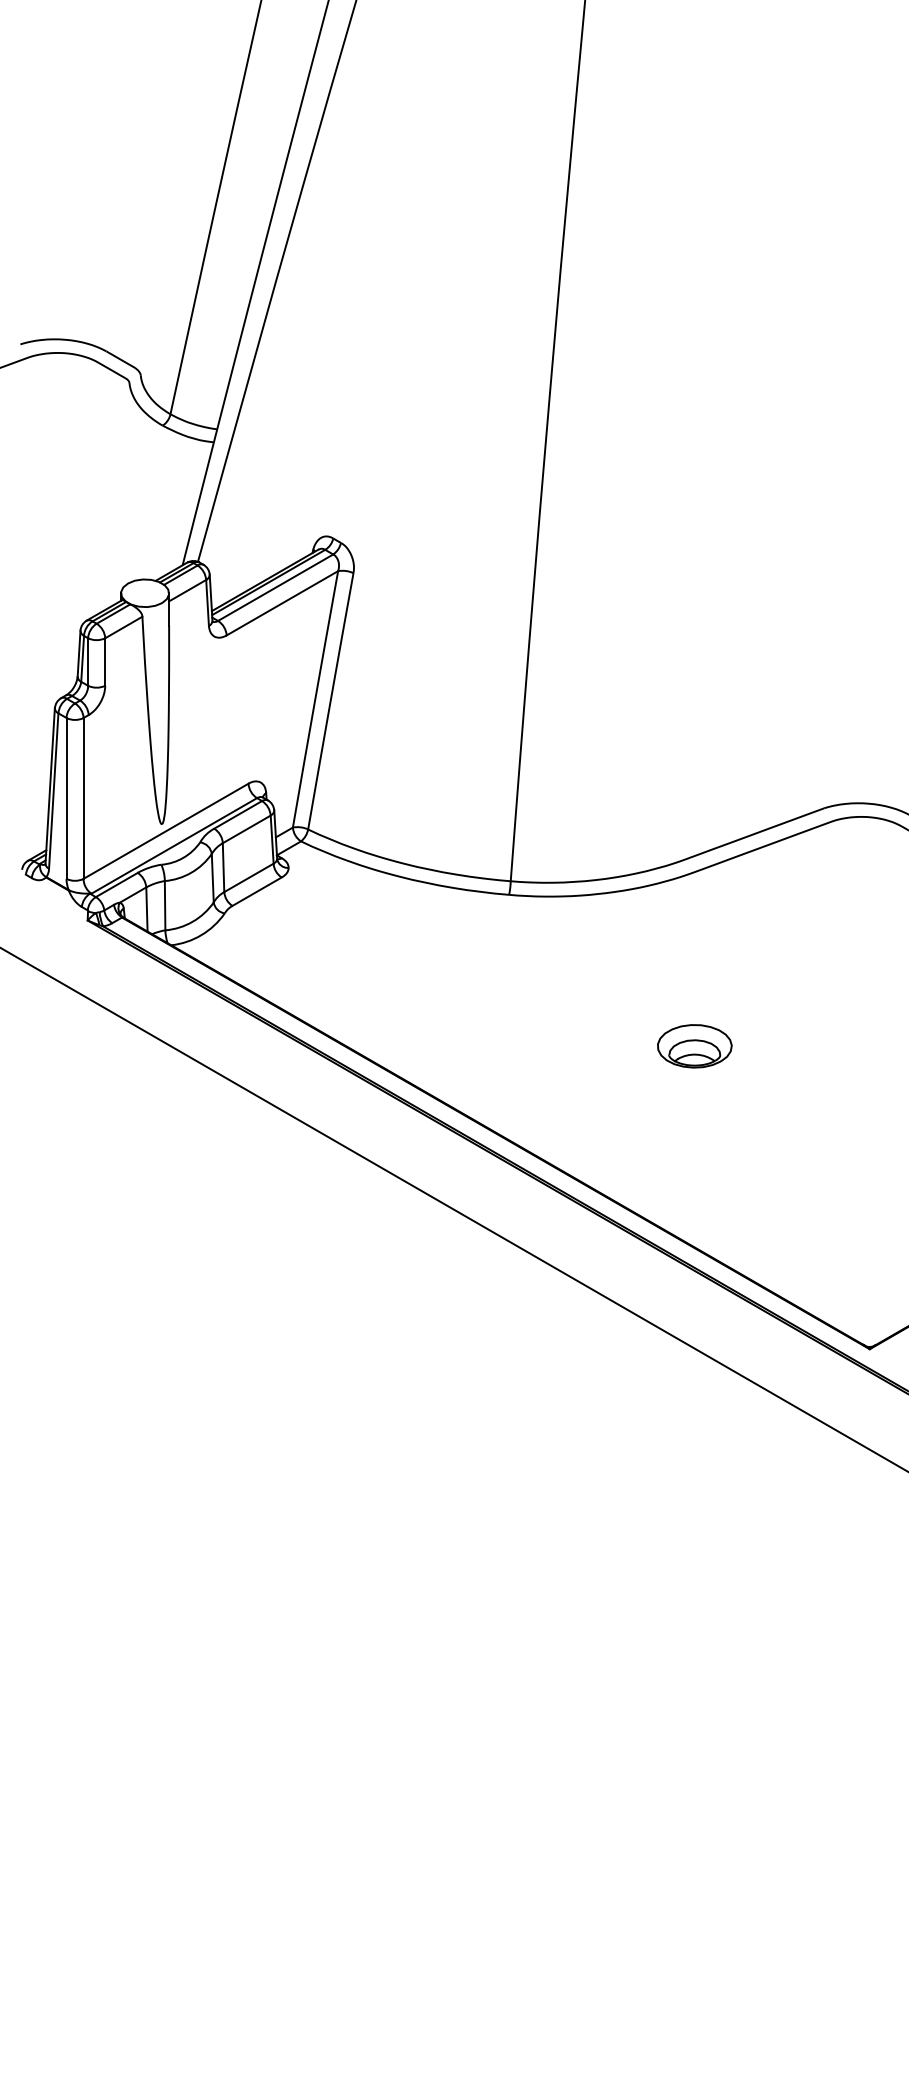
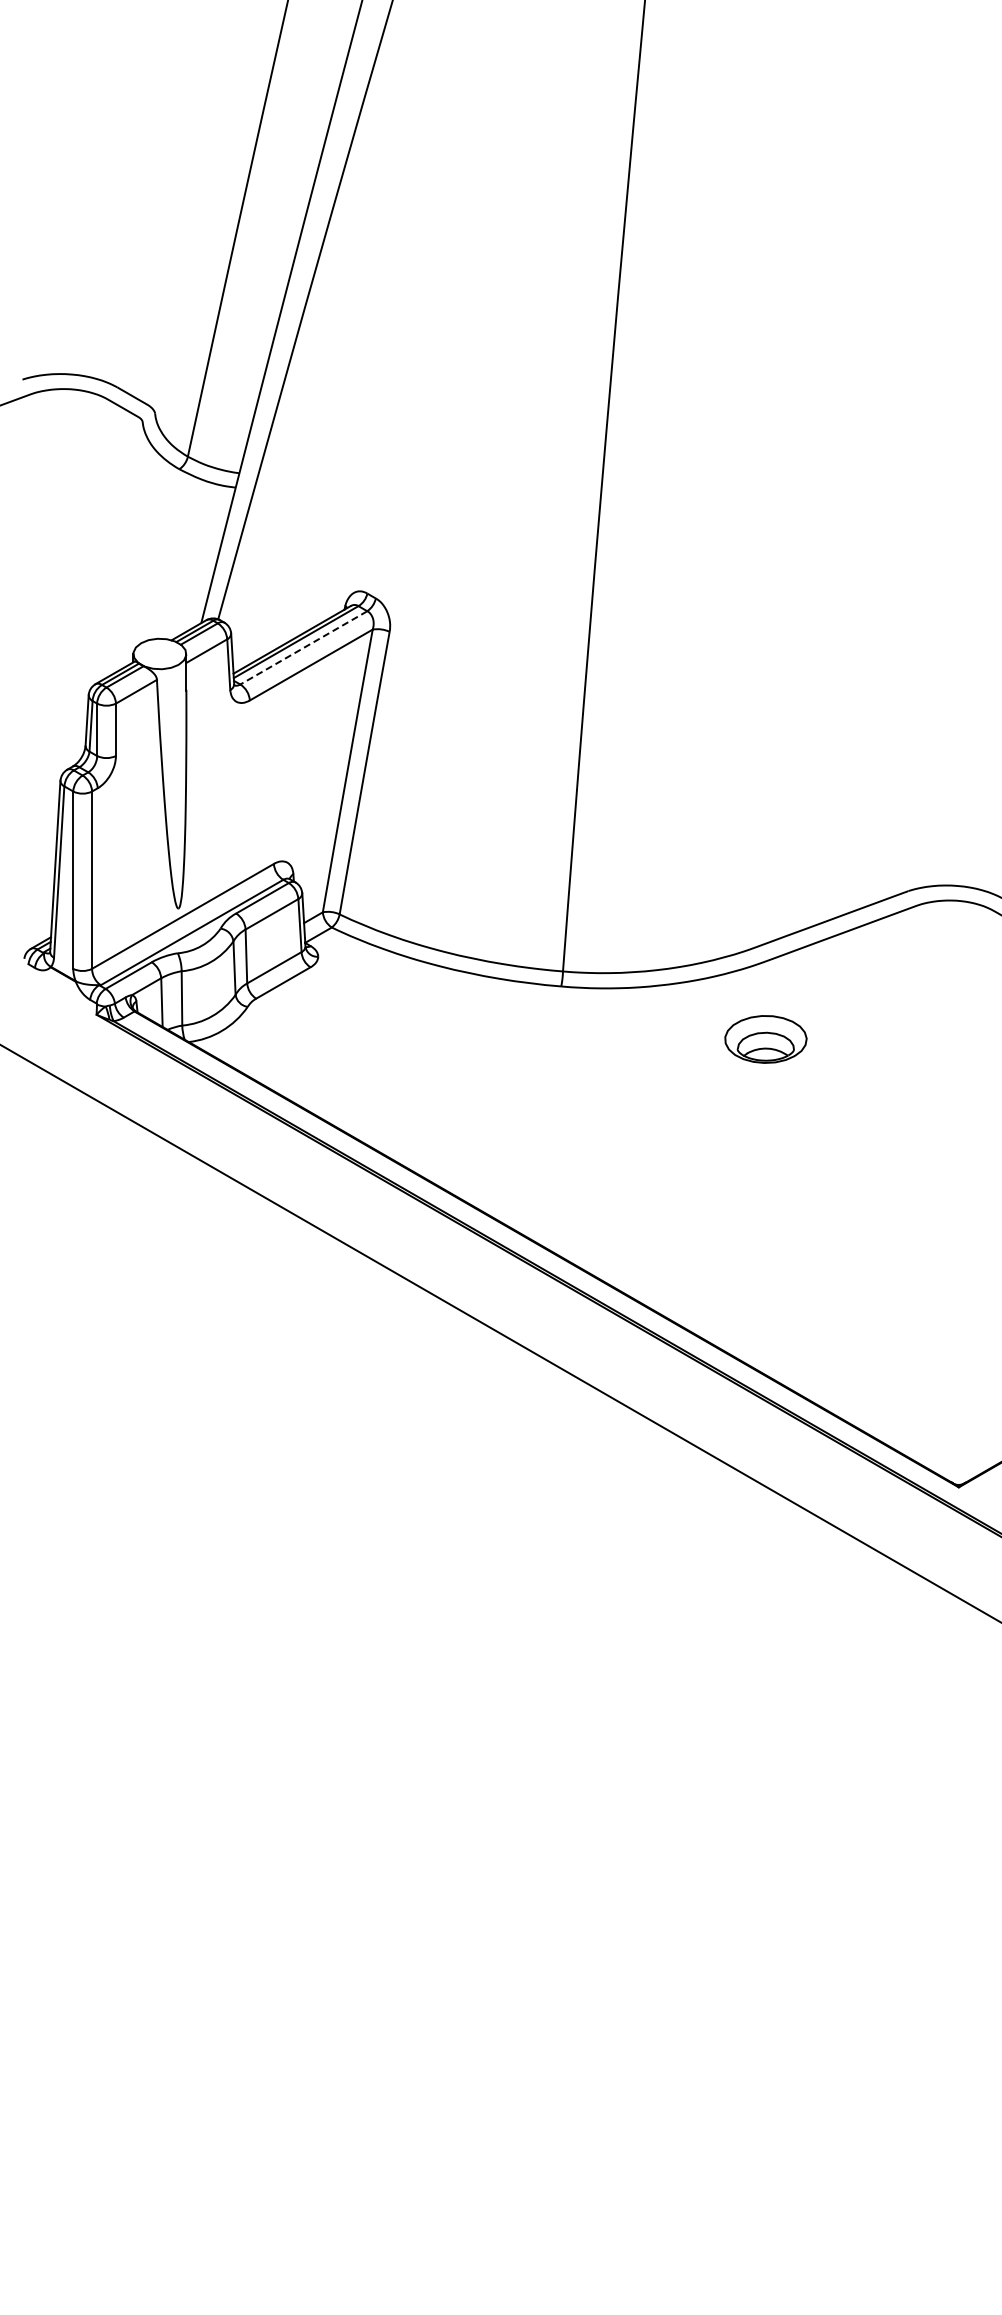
line: (275, 588) -> (303, 648), solid -> dashed
part: (694, 1046) -> (765, 1039), moved

